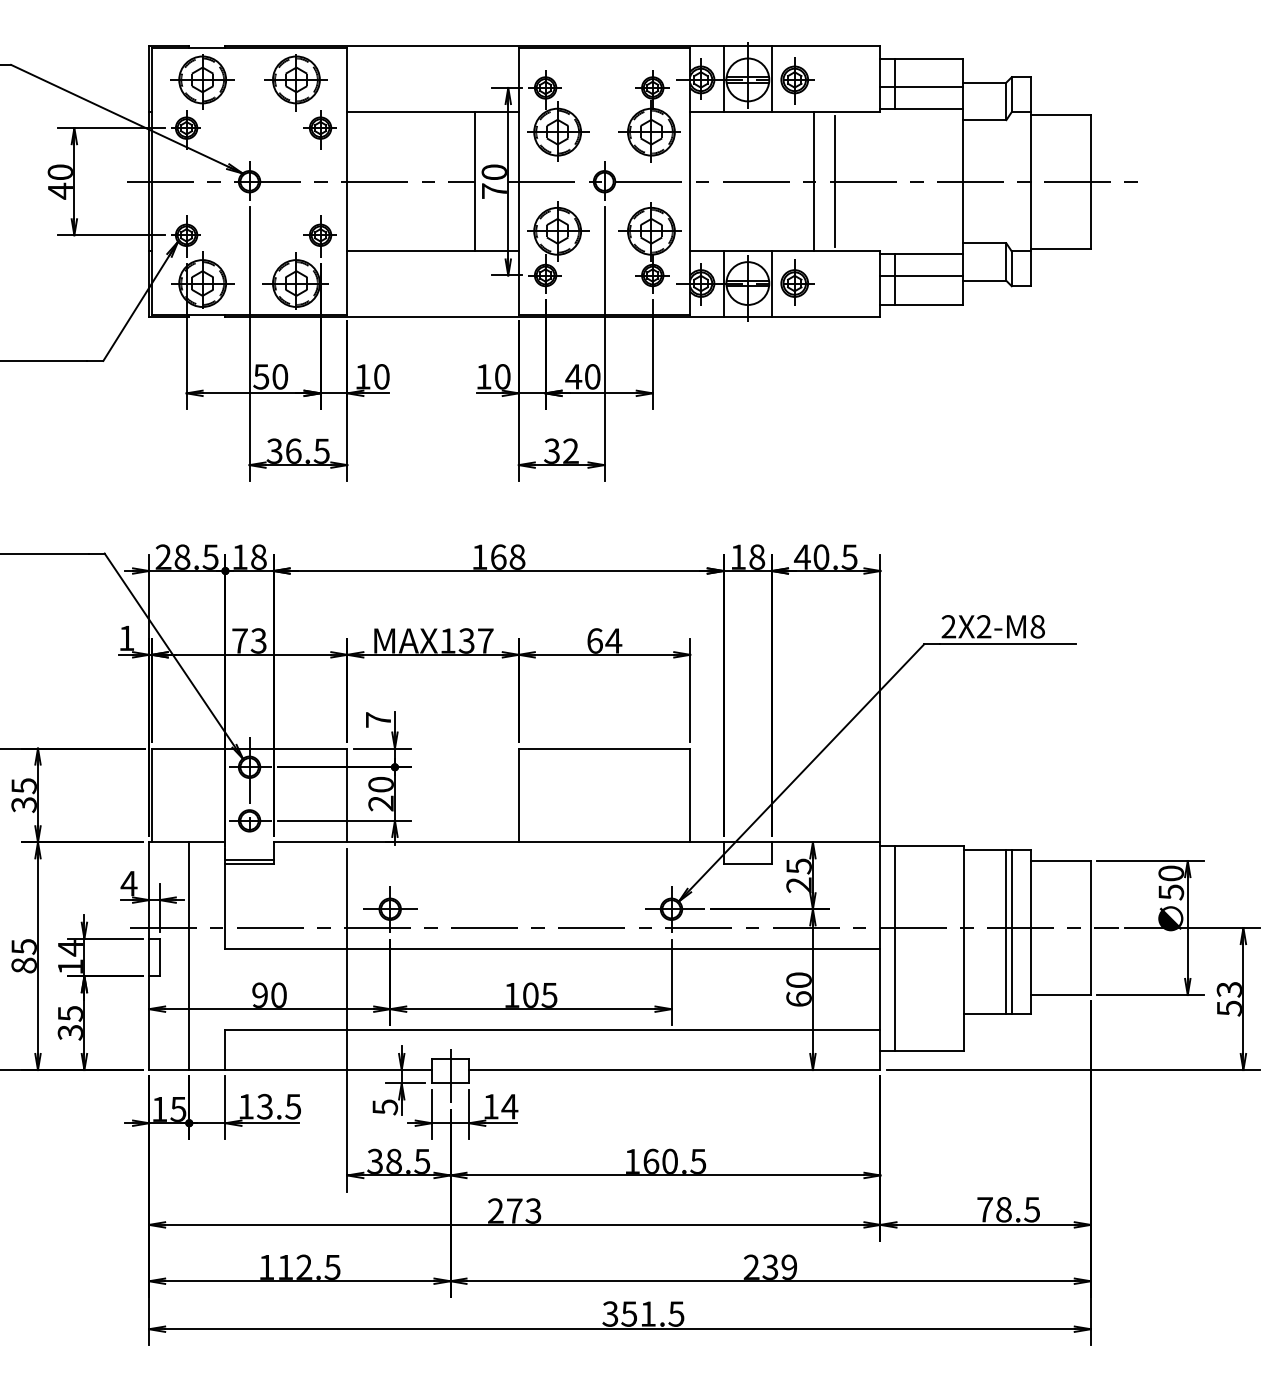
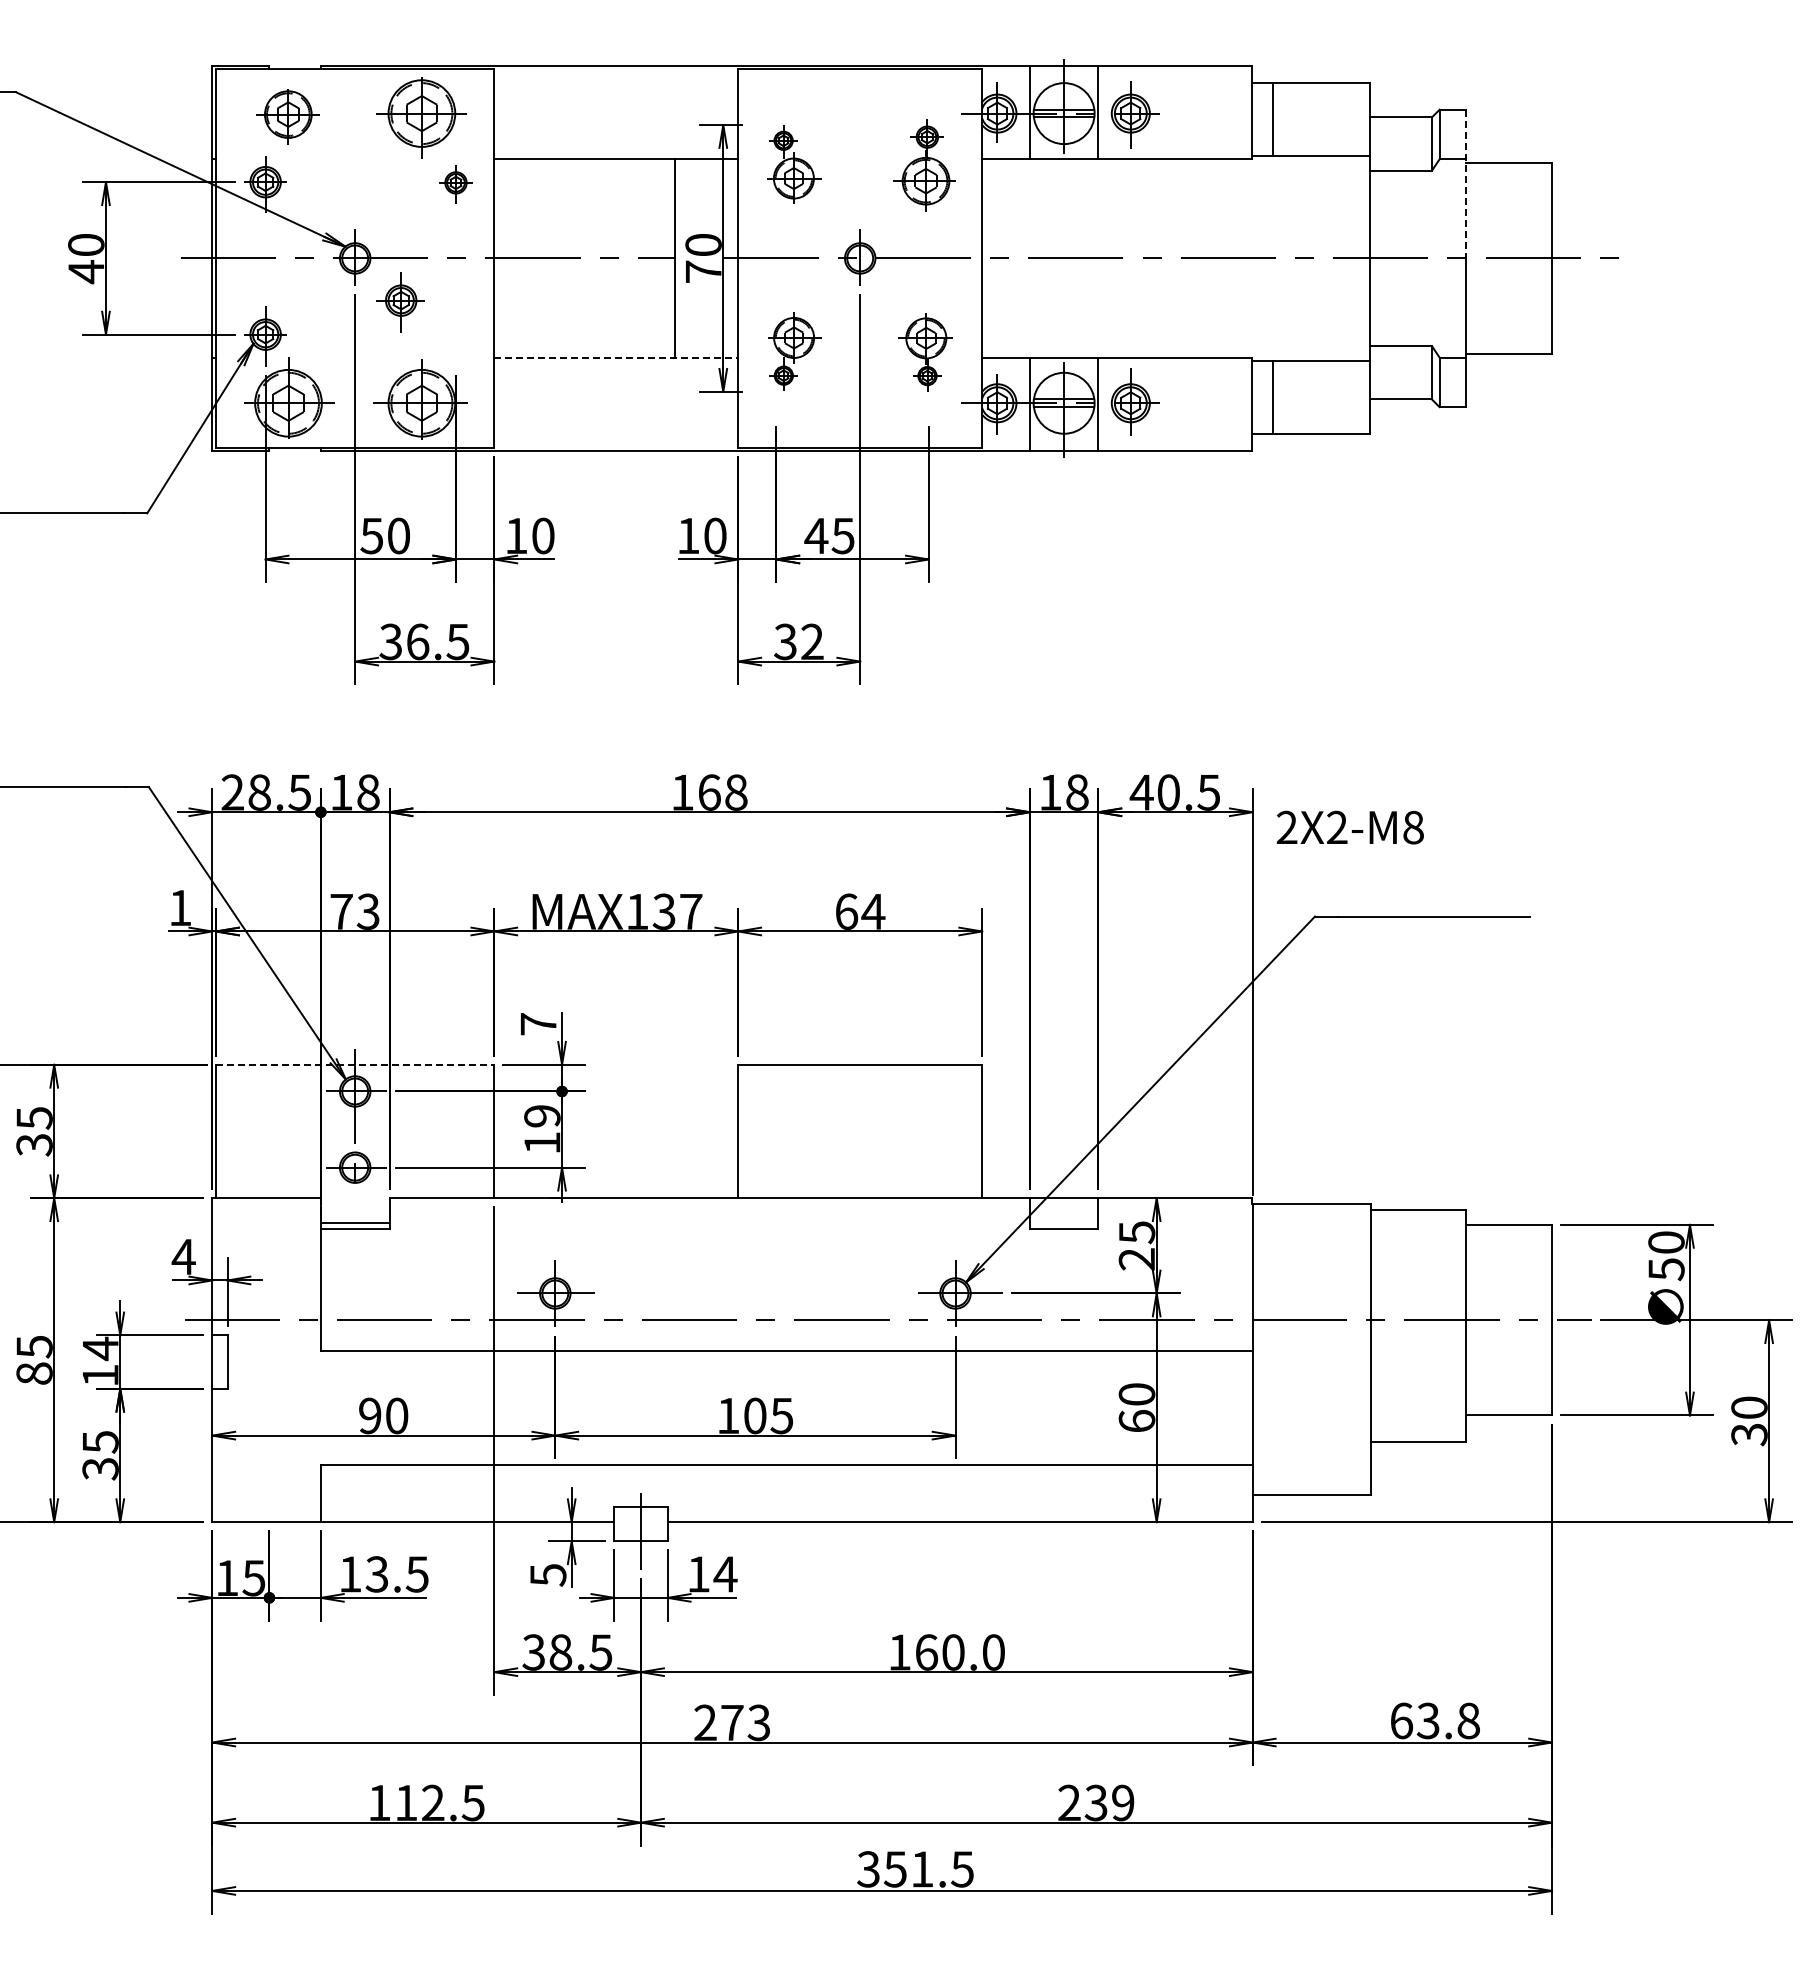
part: (201, 81) -> (287, 116), size x0.7
line: (921, 86) -> (1311, 123), removed
part: (558, 115) -> (794, 164), size x0.6
part: (649, 116) -> (923, 165), size x0.7
part: (320, 129) -> (455, 184), size x0.7
line: (1030, 129) -> (1466, 184), solid -> dashed
line: (813, 181) -> (1157, 258), removed
line: (835, 181) -> (1188, 257), removed
part: (320, 236) -> (400, 302), moved
part: (558, 247) -> (794, 351), size x0.6
part: (650, 247) -> (925, 352), size x0.6
line: (433, 251) -> (616, 357), solid -> dashed
line: (921, 275) -> (1311, 392), removed
text: (592, 376) -> (842, 535), 40 -> 45
text: (992, 626) -> (1349, 827), moved
line: (249, 748) -> (355, 1064), solid -> dashed
text: (381, 794) -> (542, 1129), 20 -> 19
line: (1006, 931) -> (1431, 1325), removed
line: (1011, 931) -> (1439, 1325), removed
line: (895, 948) -> (1273, 1349), removed
line: (189, 956) -> (269, 1360), removed
text: (1229, 999) -> (1749, 1421), 53 -> 30
text: (698, 1161) -> (993, 1652), 160.5 -> 160.0
text: (1008, 1209) -> (1434, 1720), 78.5 -> 63.8

